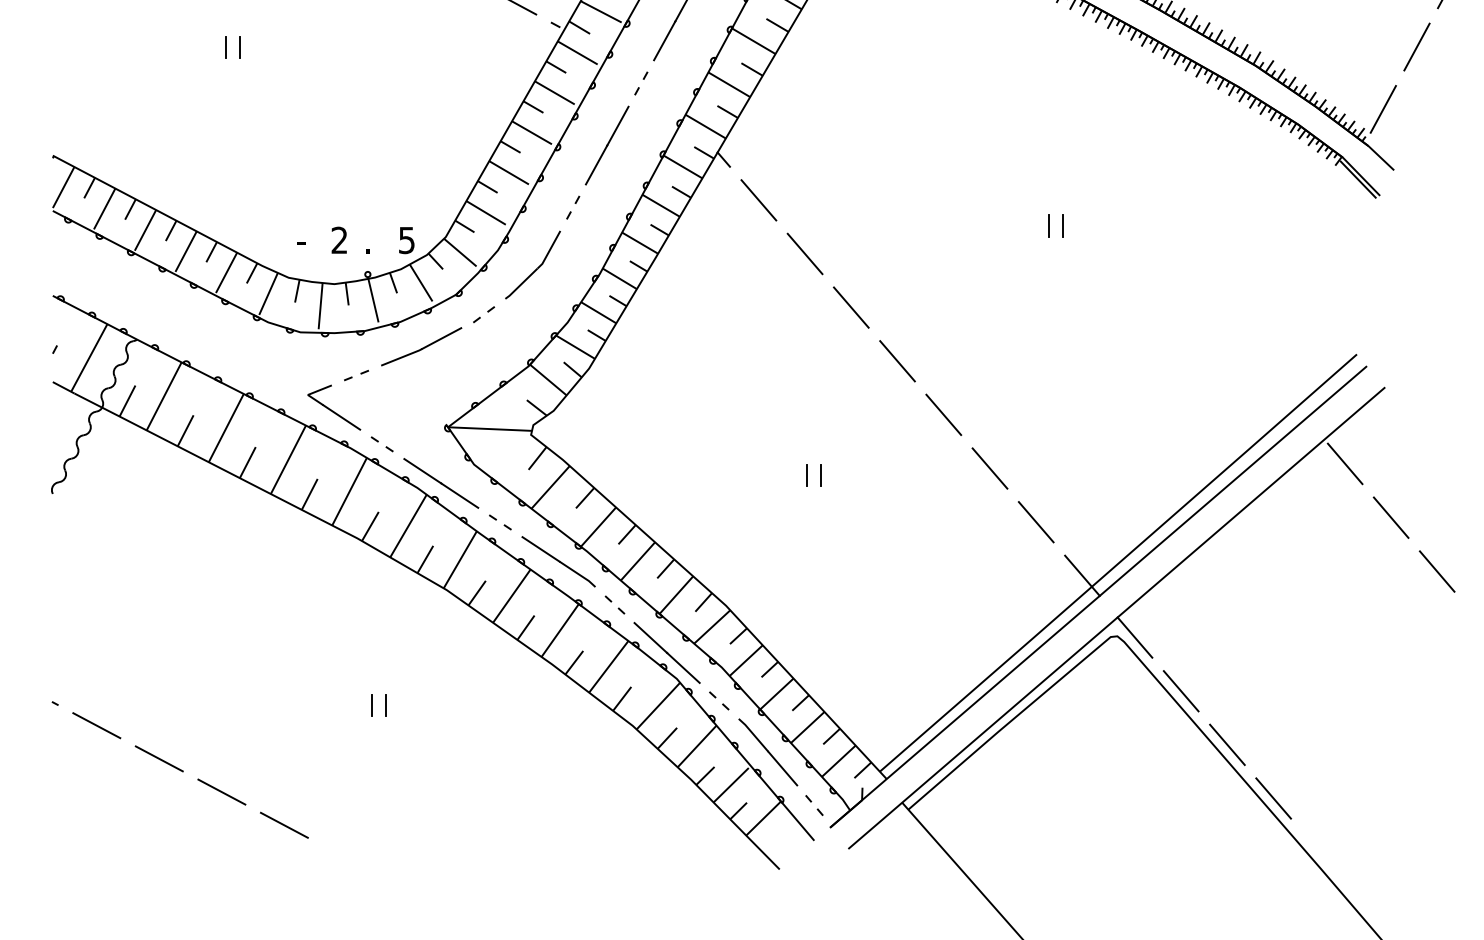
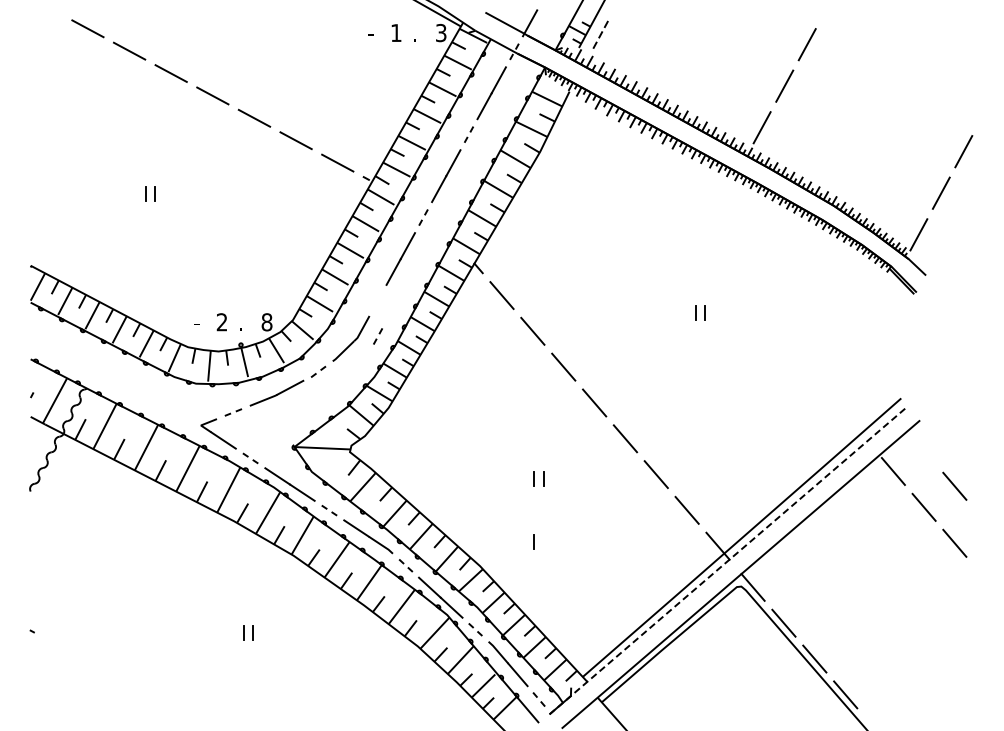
part: (572, 207) -> (377, 336), moved
text: (406, 240) -> (266, 322), 5 -> 8
line: (1436, 484) -> (954, 485), added
line: (806, 568) -> (533, 541), added
line: (1099, 597) -> (729, 560), solid -> dashed
line: (95, 724) -> (59, 645), removed
line: (158, 759) -> (101, 668), removed
line: (221, 791) -> (143, 690), removed
line: (283, 824) -> (184, 712), removed

